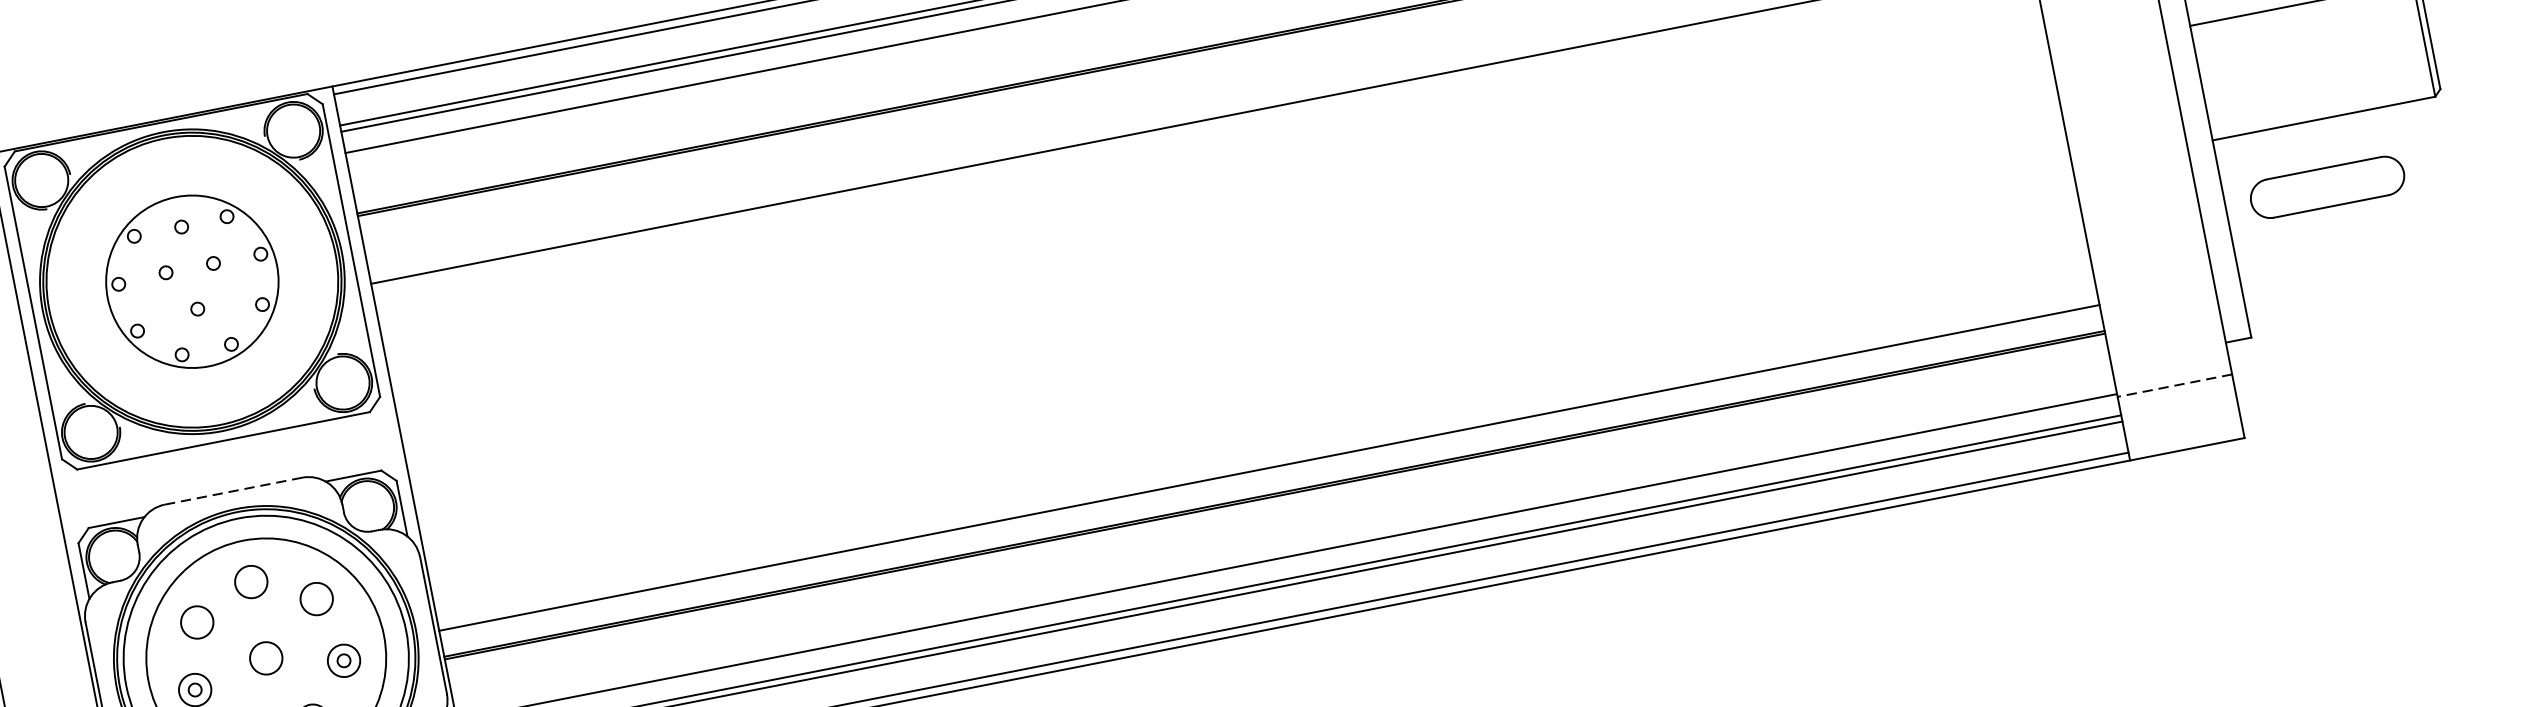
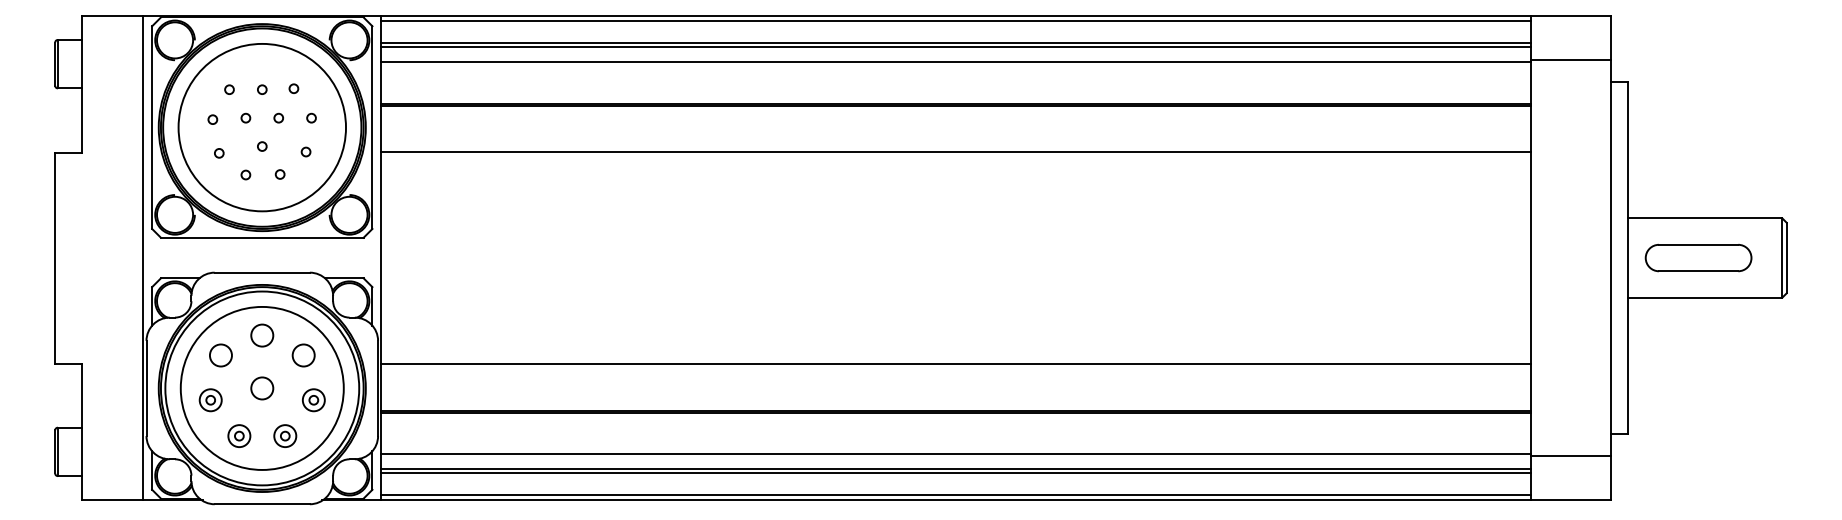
part: (2327, 188) -> (1698, 258), moved
circle: (192, 281) -> (262, 127), size x1.43
line: (2174, 386) -> (1570, 456), dashed -> solid
line: (1269, 467) -> (956, 363), moved
line: (233, 490) -> (262, 272), dashed -> solid

